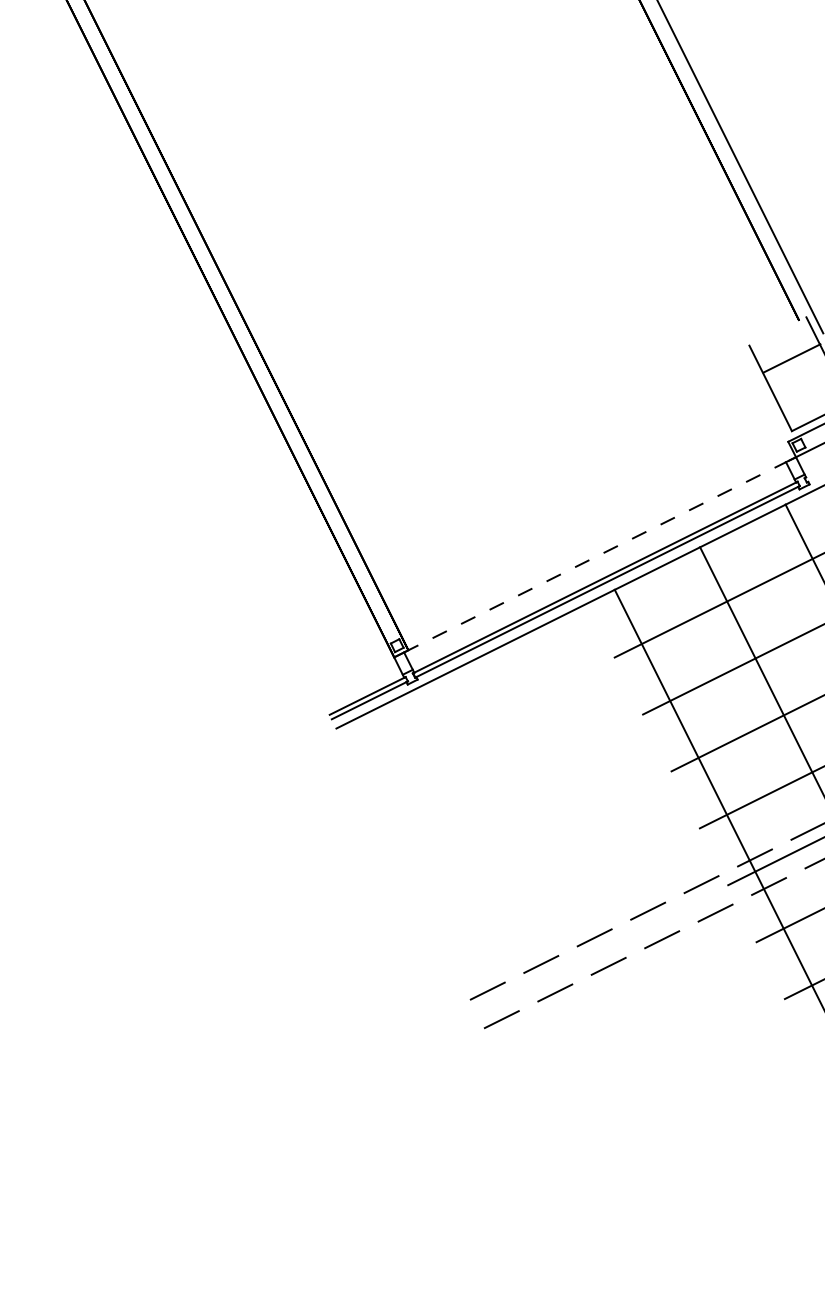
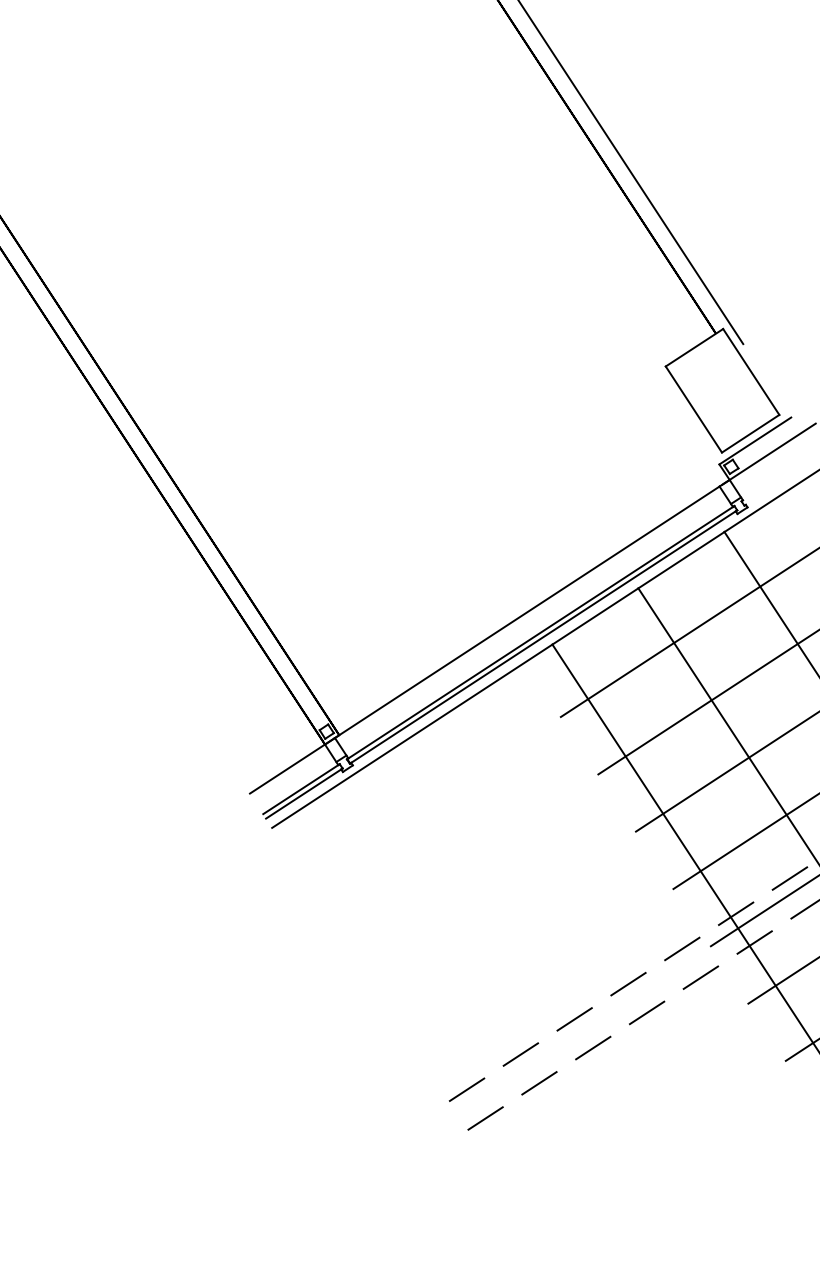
line: (791, 358) -> (694, 347), moved
line: (595, 557) -> (527, 612), dashed -> solid
line: (356, 675) -> (286, 768), added

